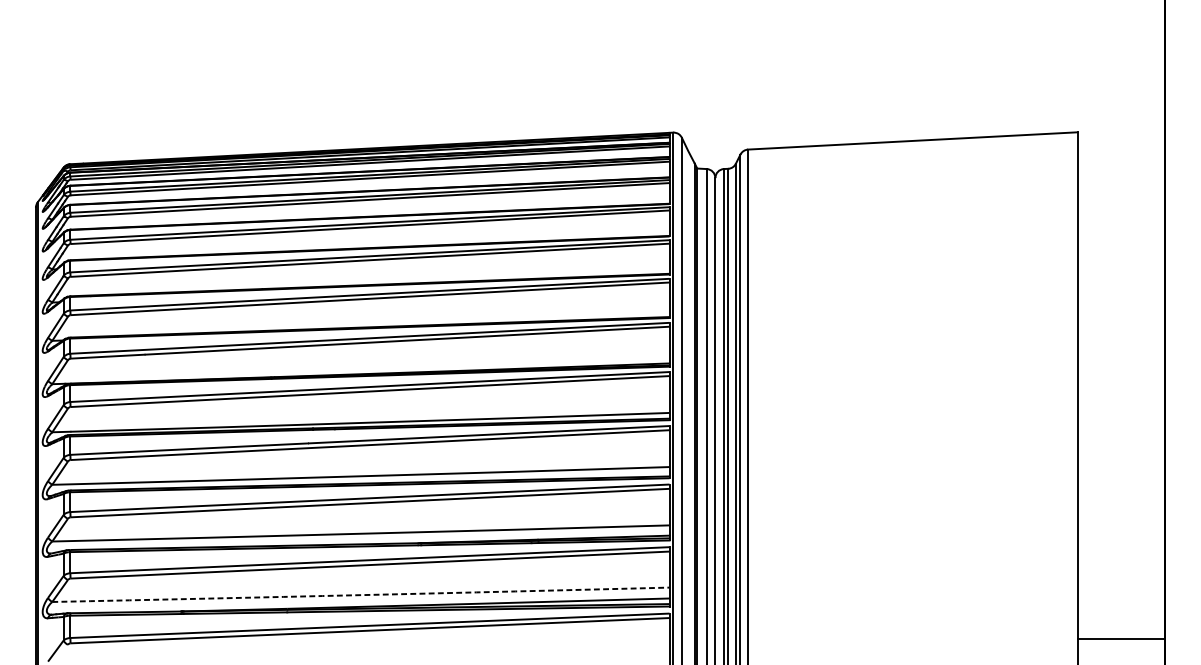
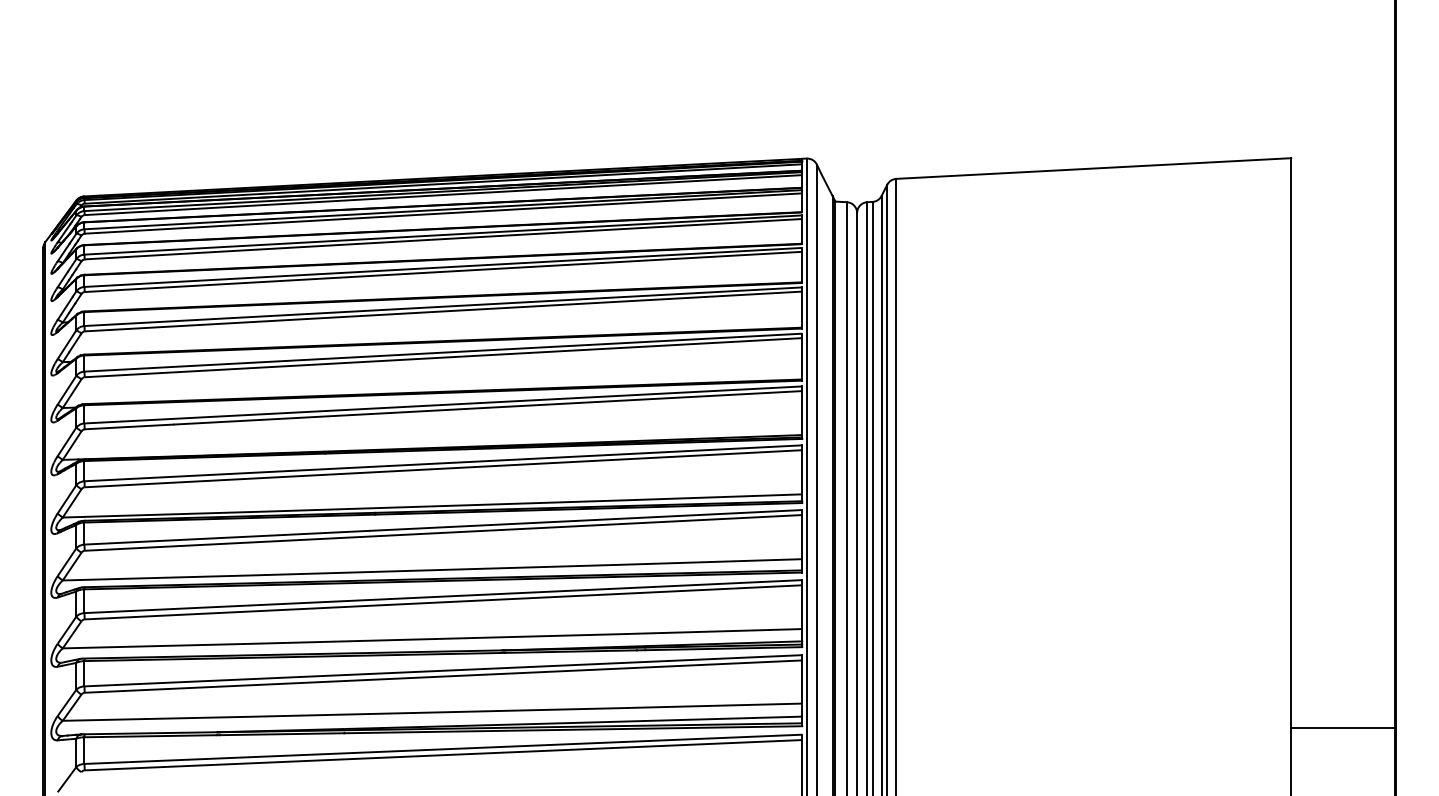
arc: (360, 595) -> (432, 712), dashed -> solid
line: (1121, 638) -> (1343, 727), moved

